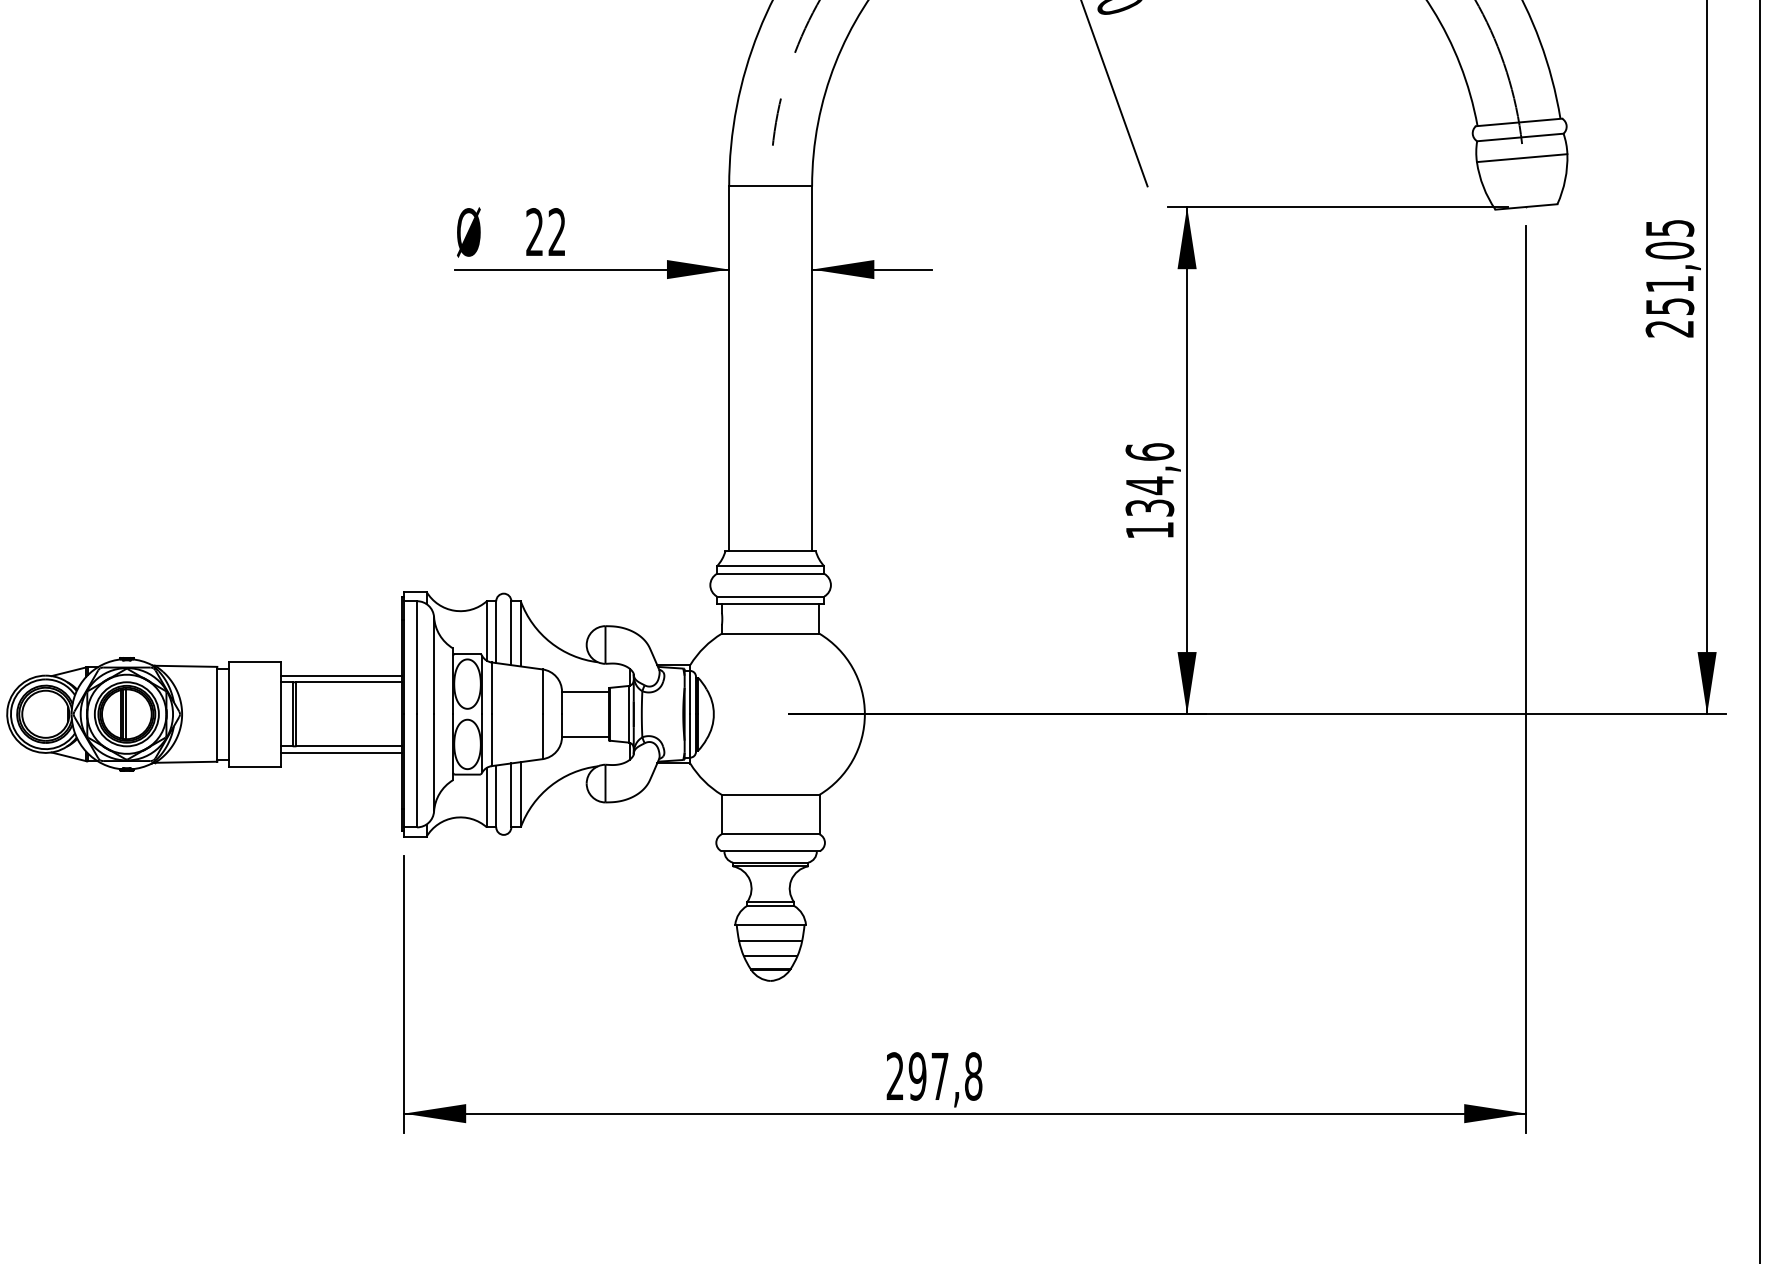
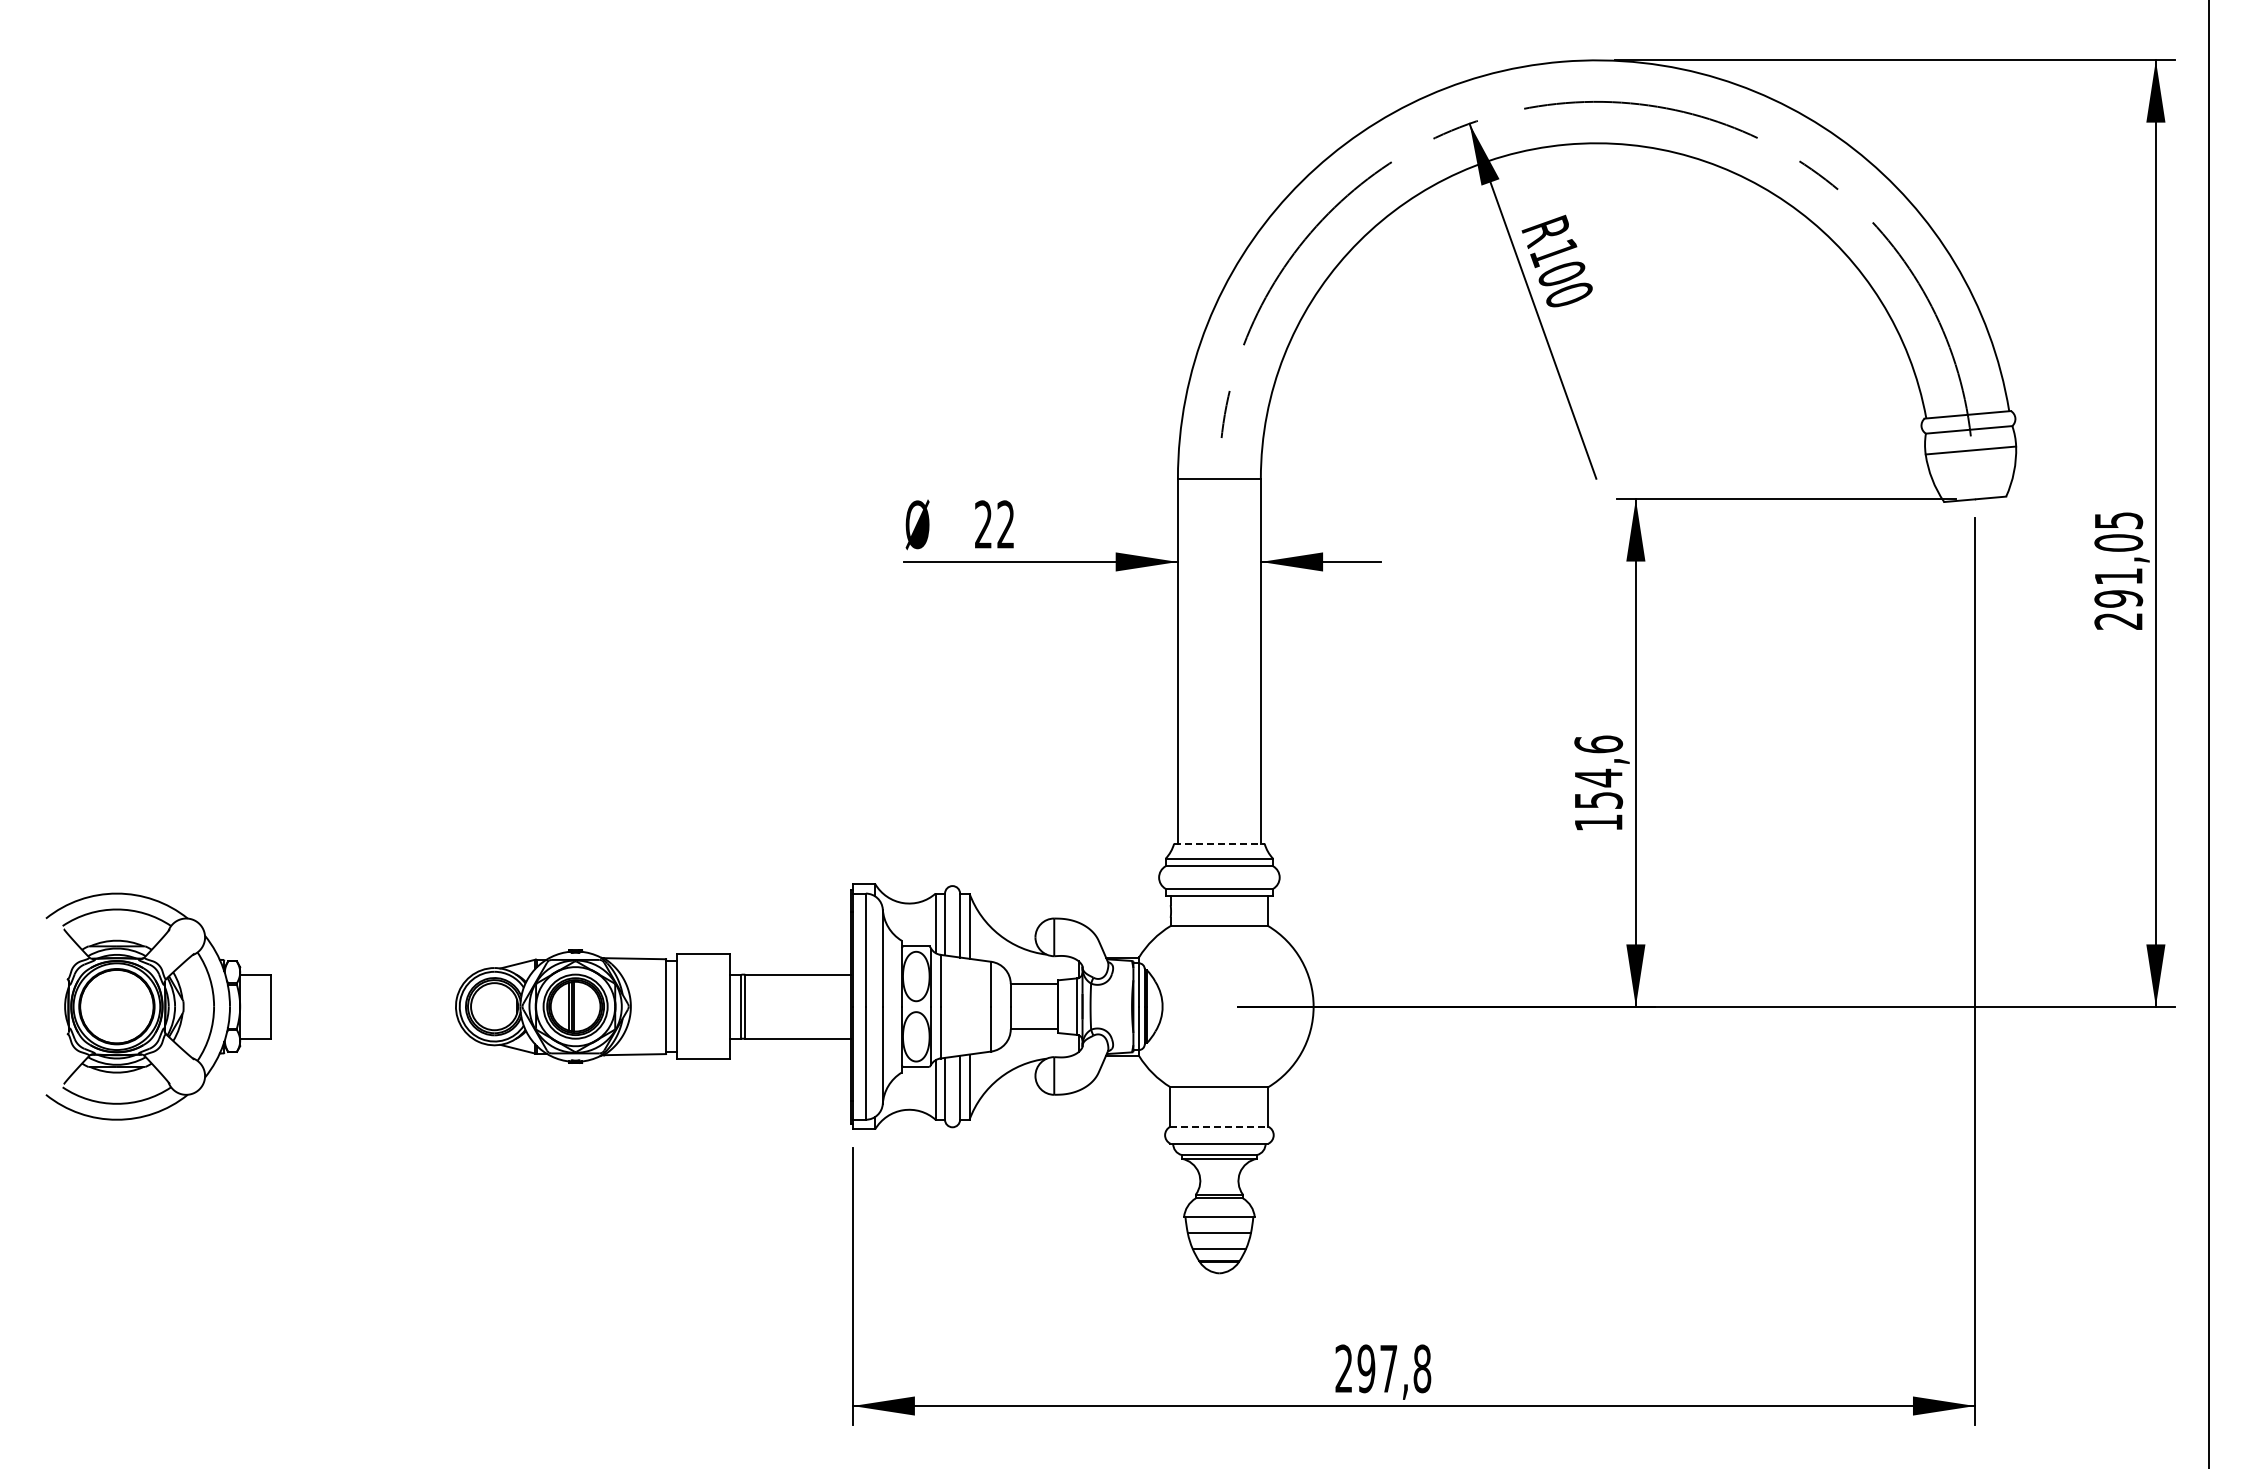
text: (1669, 306) -> (2118, 598), 251,05 -> 291,05
text: (1149, 508) -> (1598, 800), 134,6 -> 154,6
line: (770, 551) -> (1219, 843), solid -> dashed
line: (341, 676) -> (790, 968), removed
line: (341, 753) -> (790, 1045), removed
line: (770, 834) -> (1219, 1126), solid -> dashed

